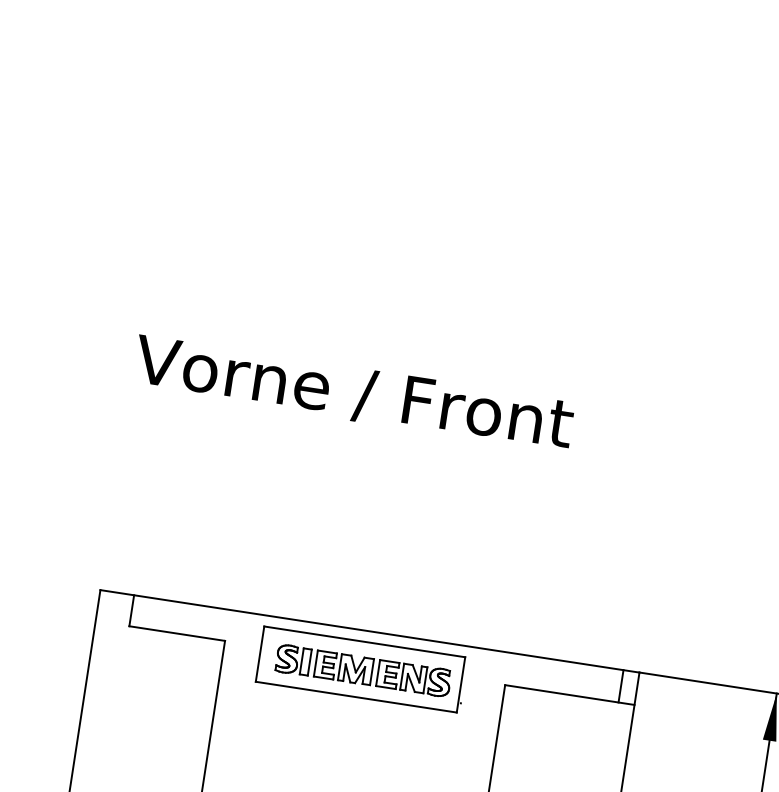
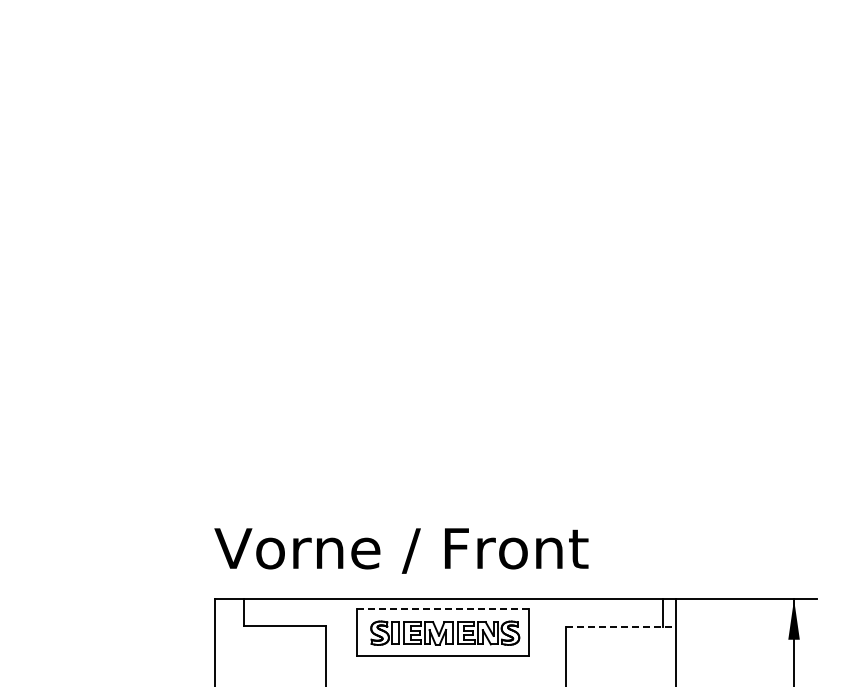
text: (353, 393) -> (401, 550), moved
line: (364, 641) -> (442, 608), solid -> dashed
line: (570, 695) -> (621, 627), solid -> dashed

